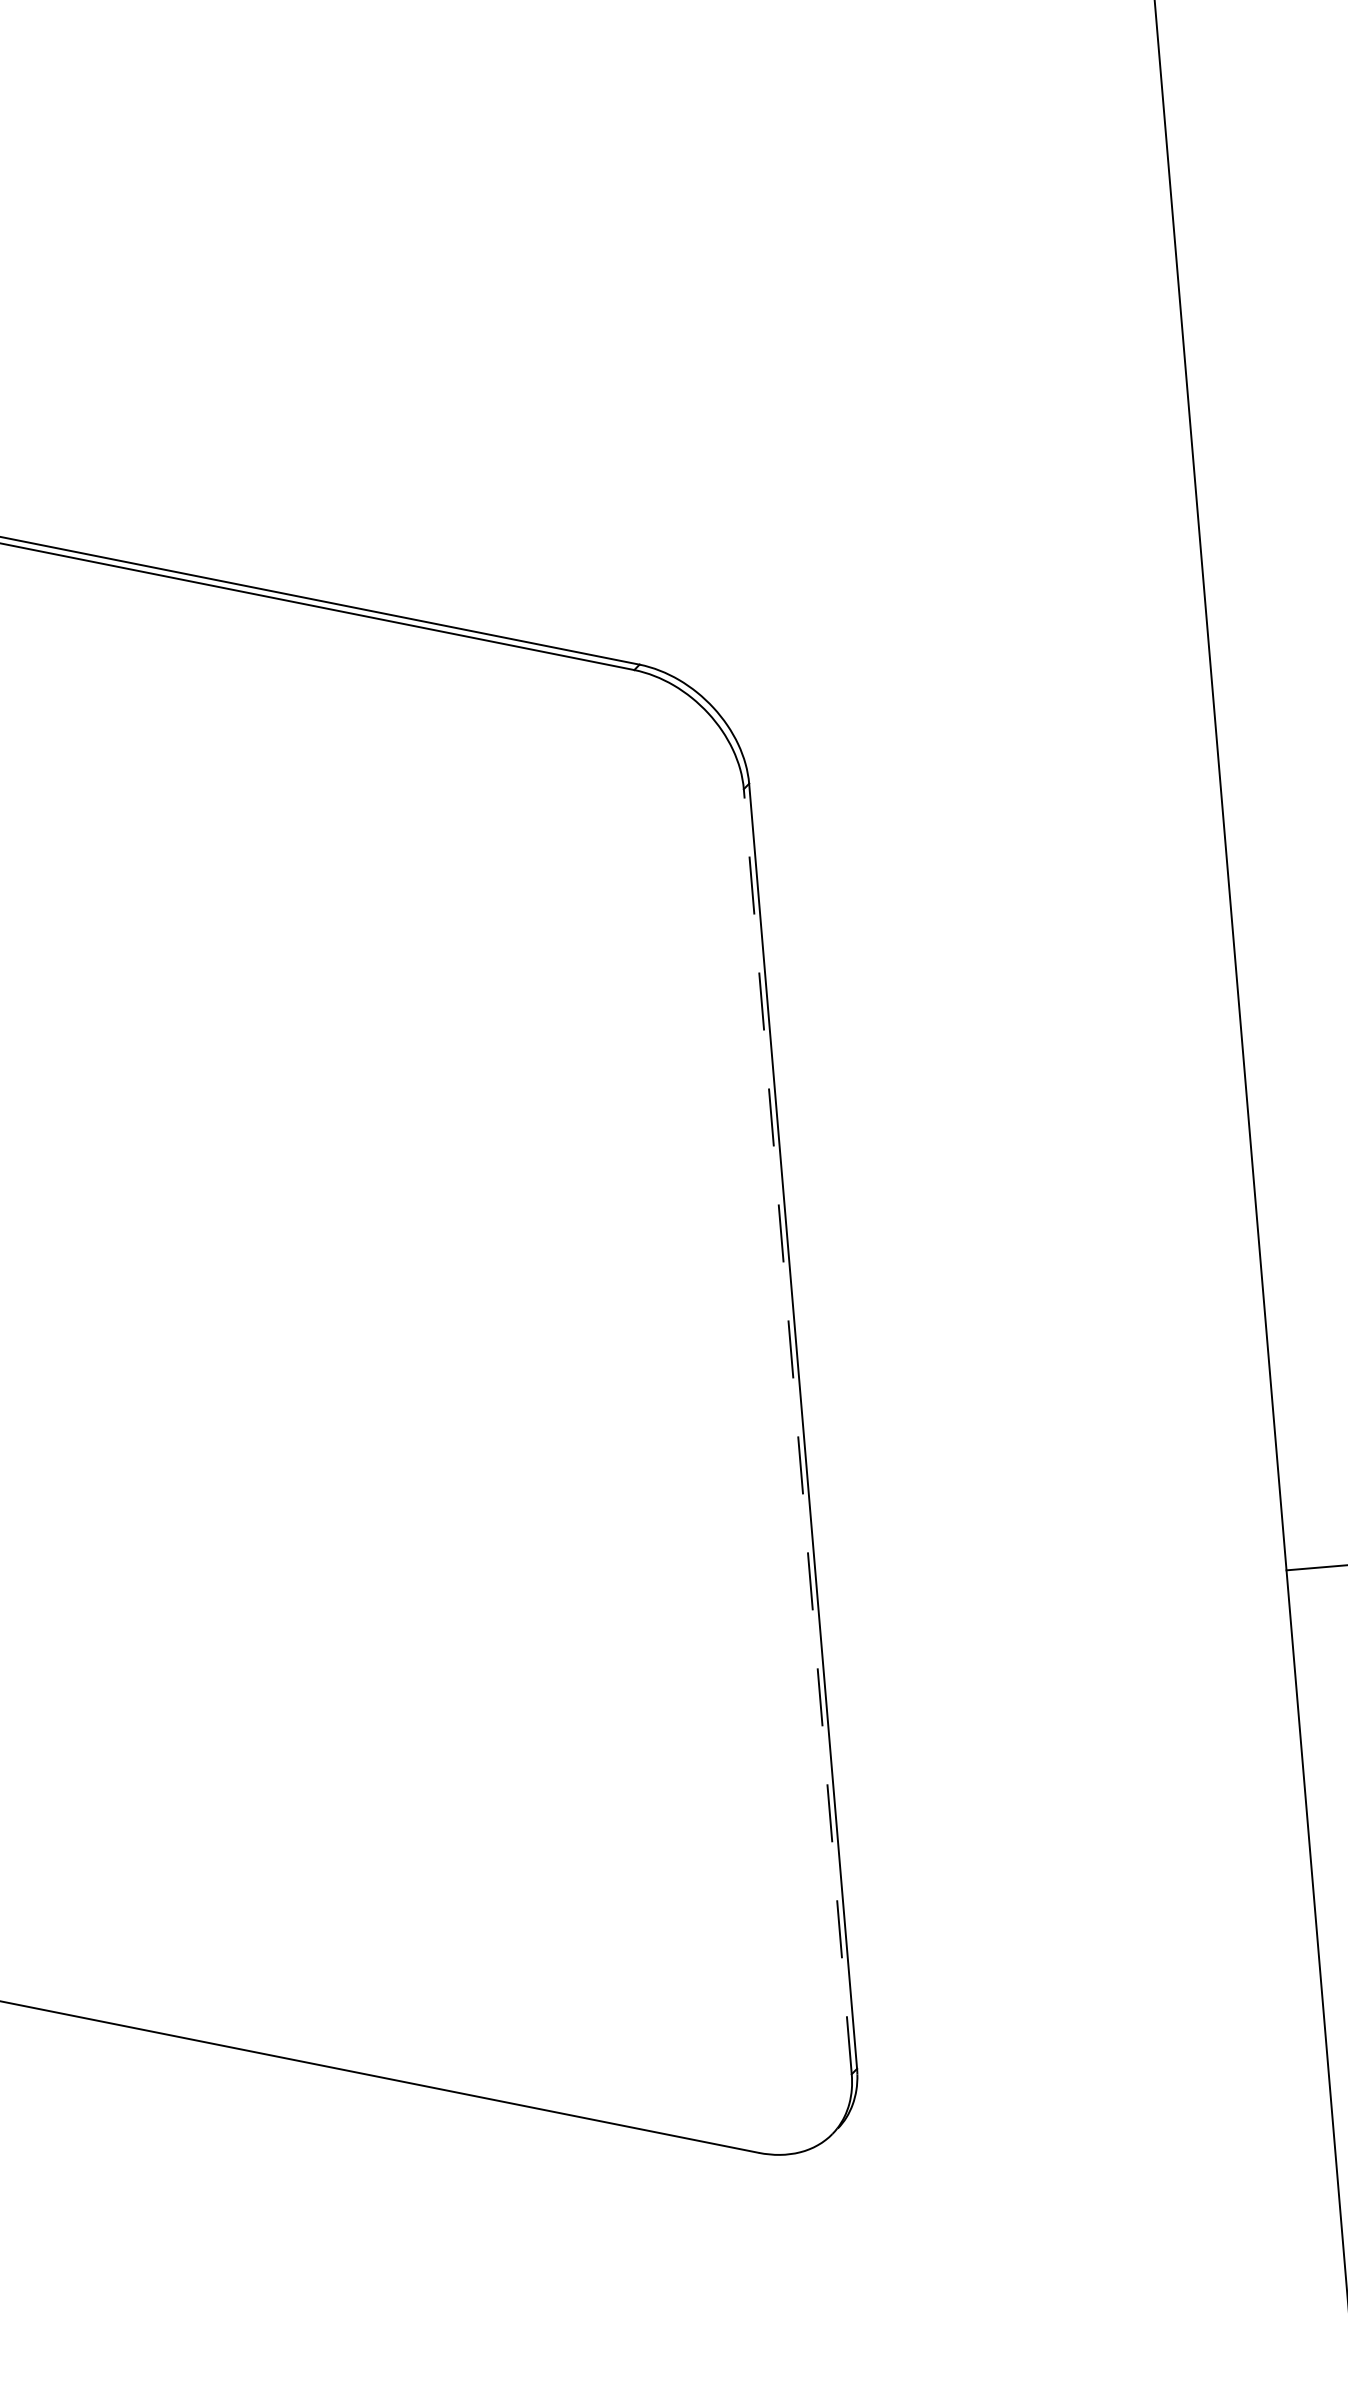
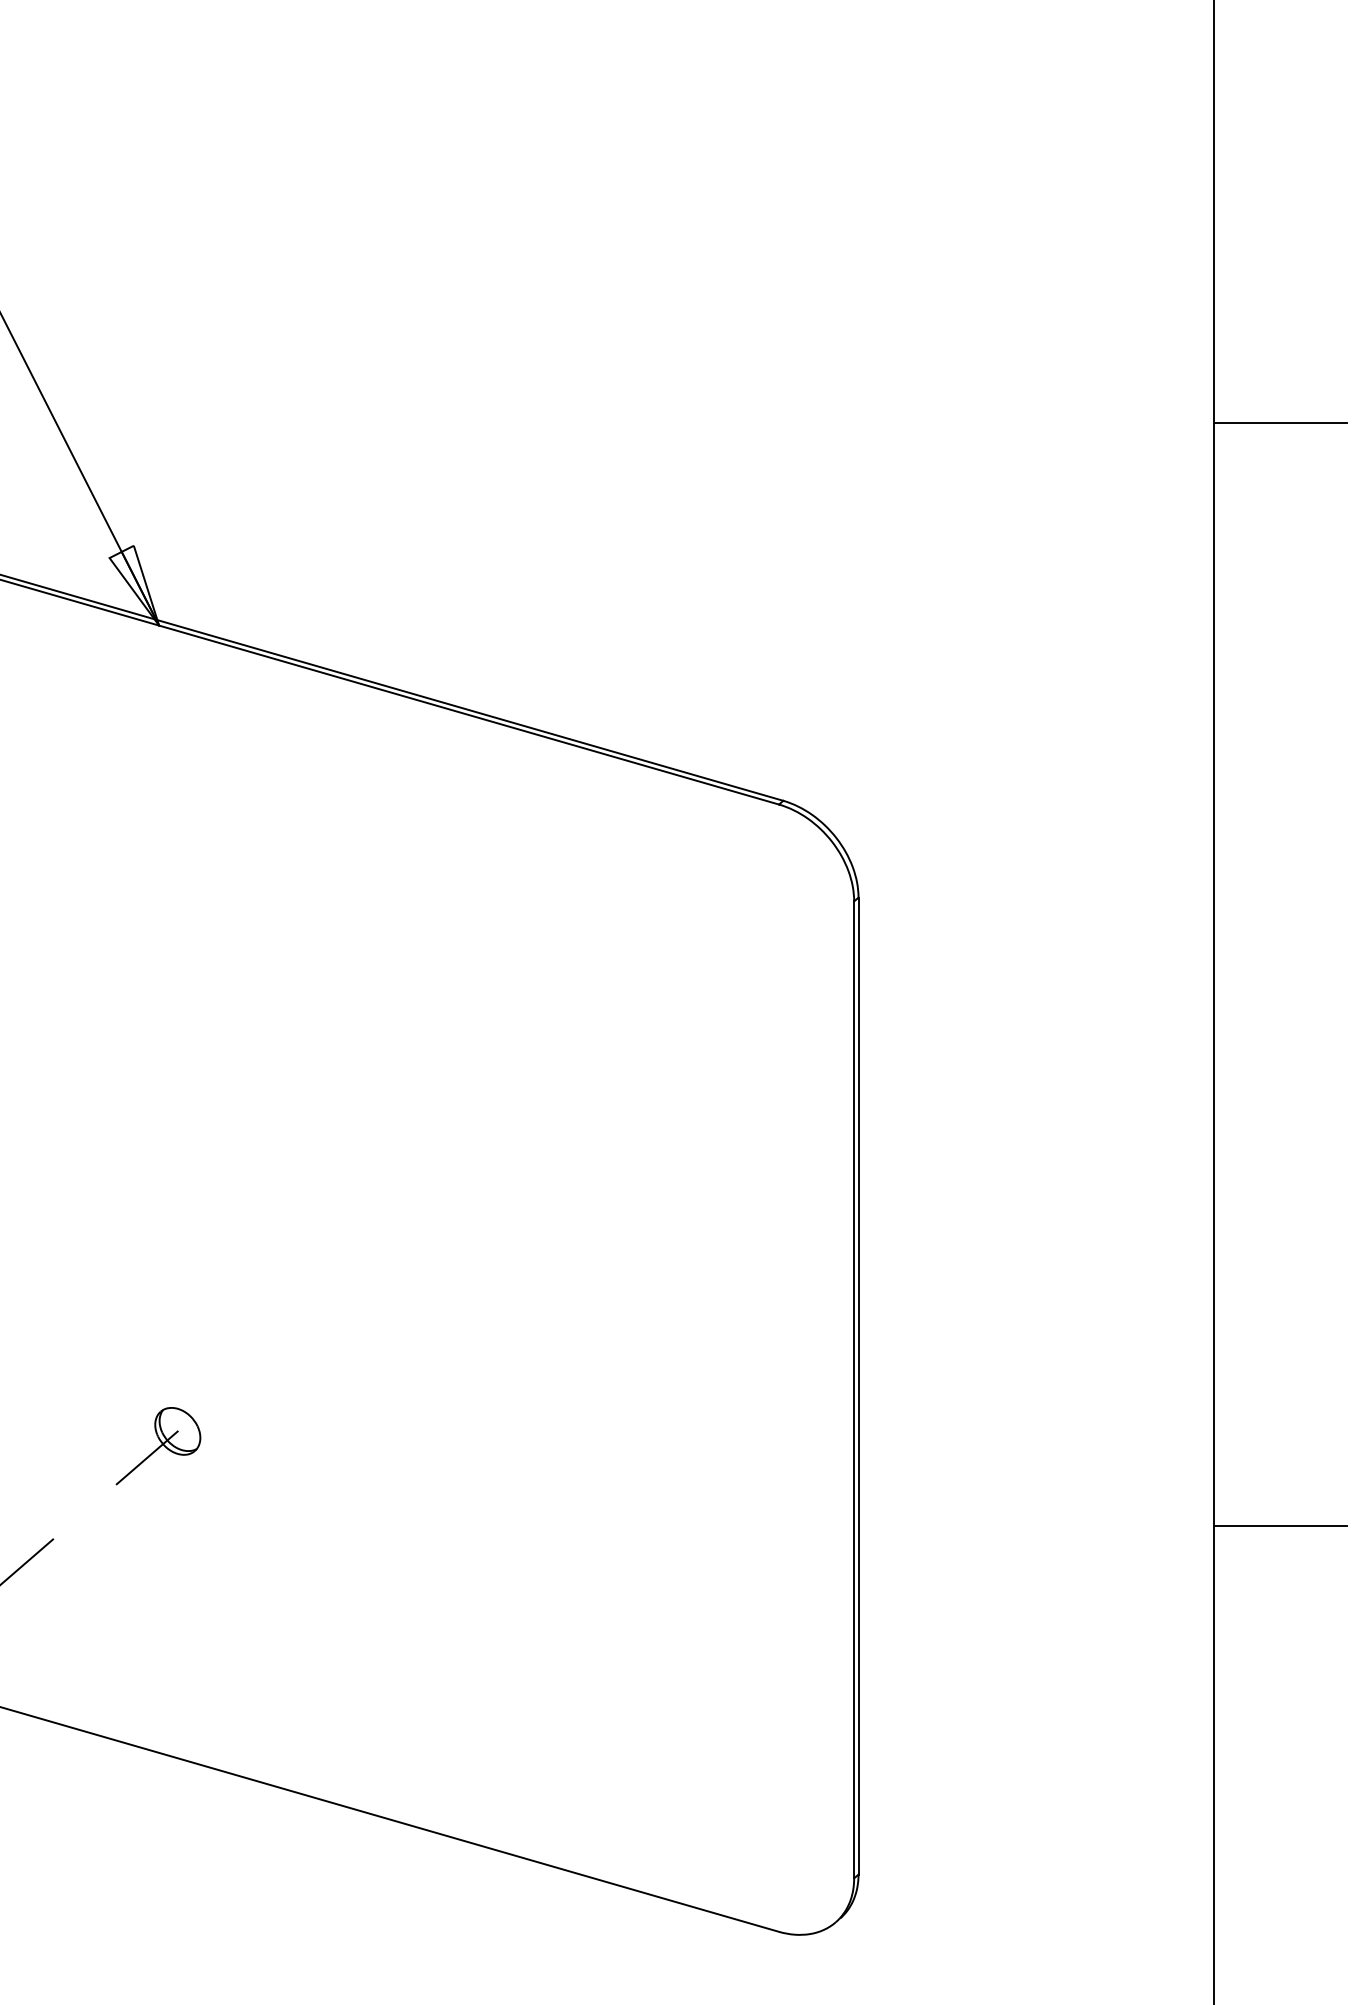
line: (1251, 113) -> (1280, 423), added
line: (798, 1431) -> (854, 1389), dashed -> solid

